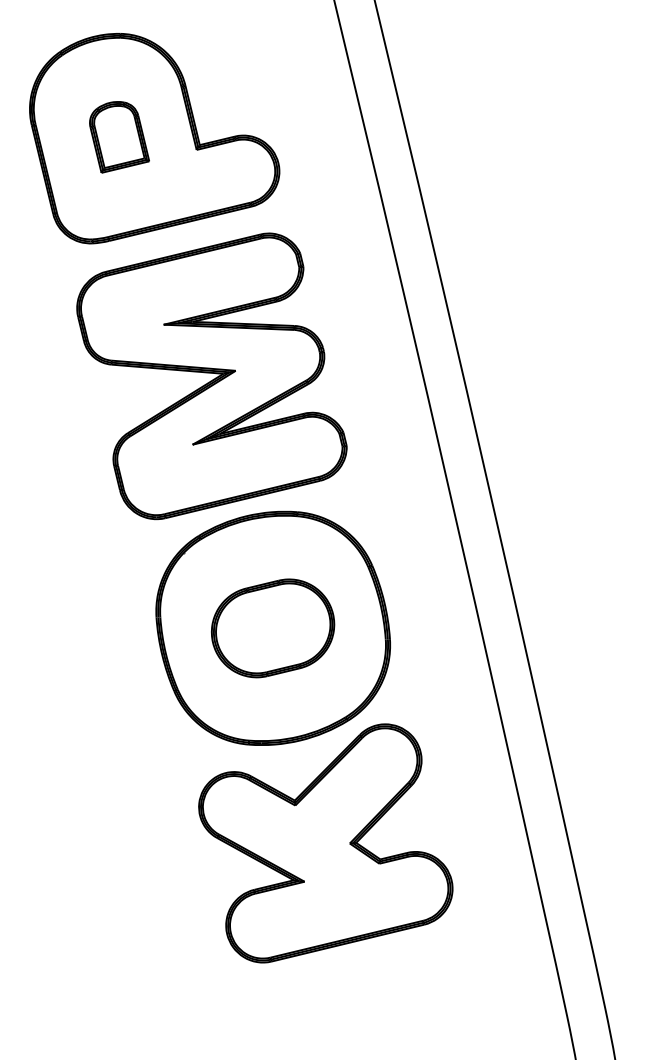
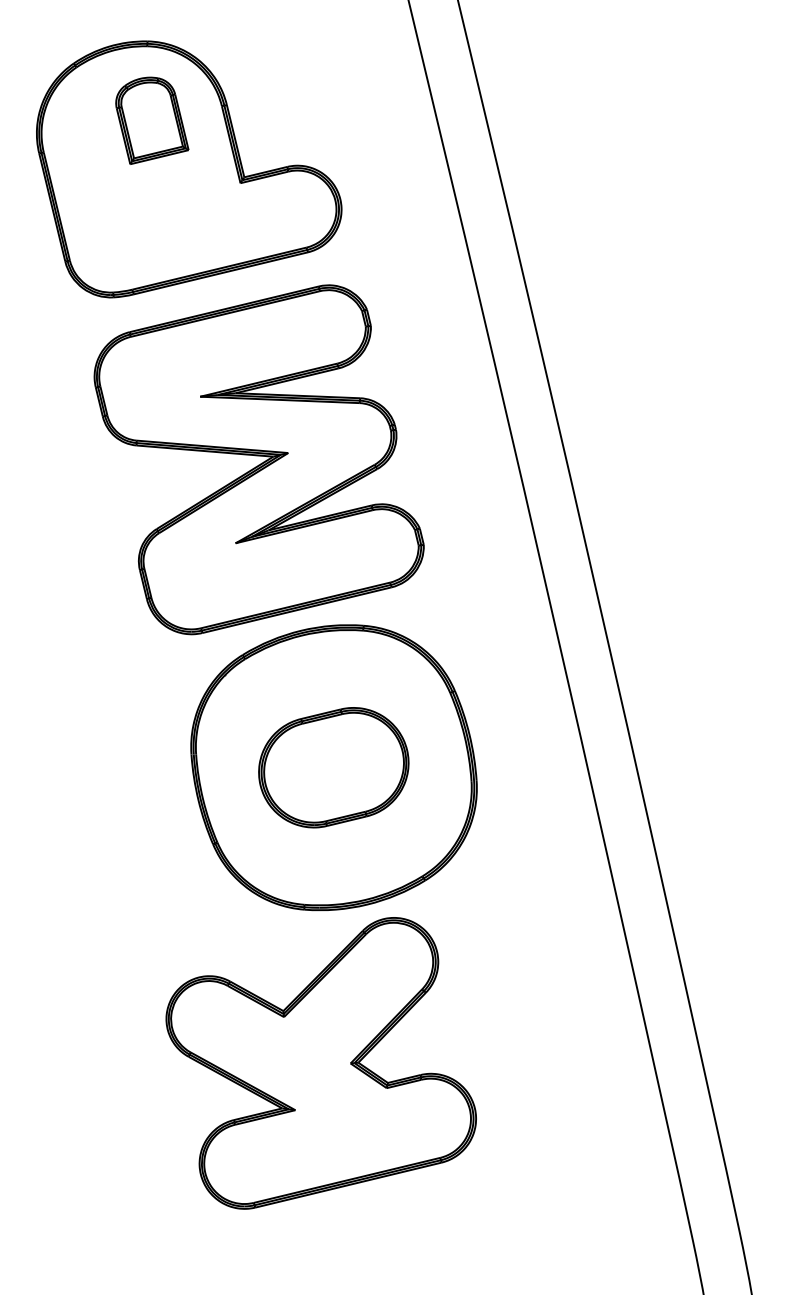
part: (119, 137) -> (152, 120), moved
part: (325, 843) -> (320, 1063), moved

